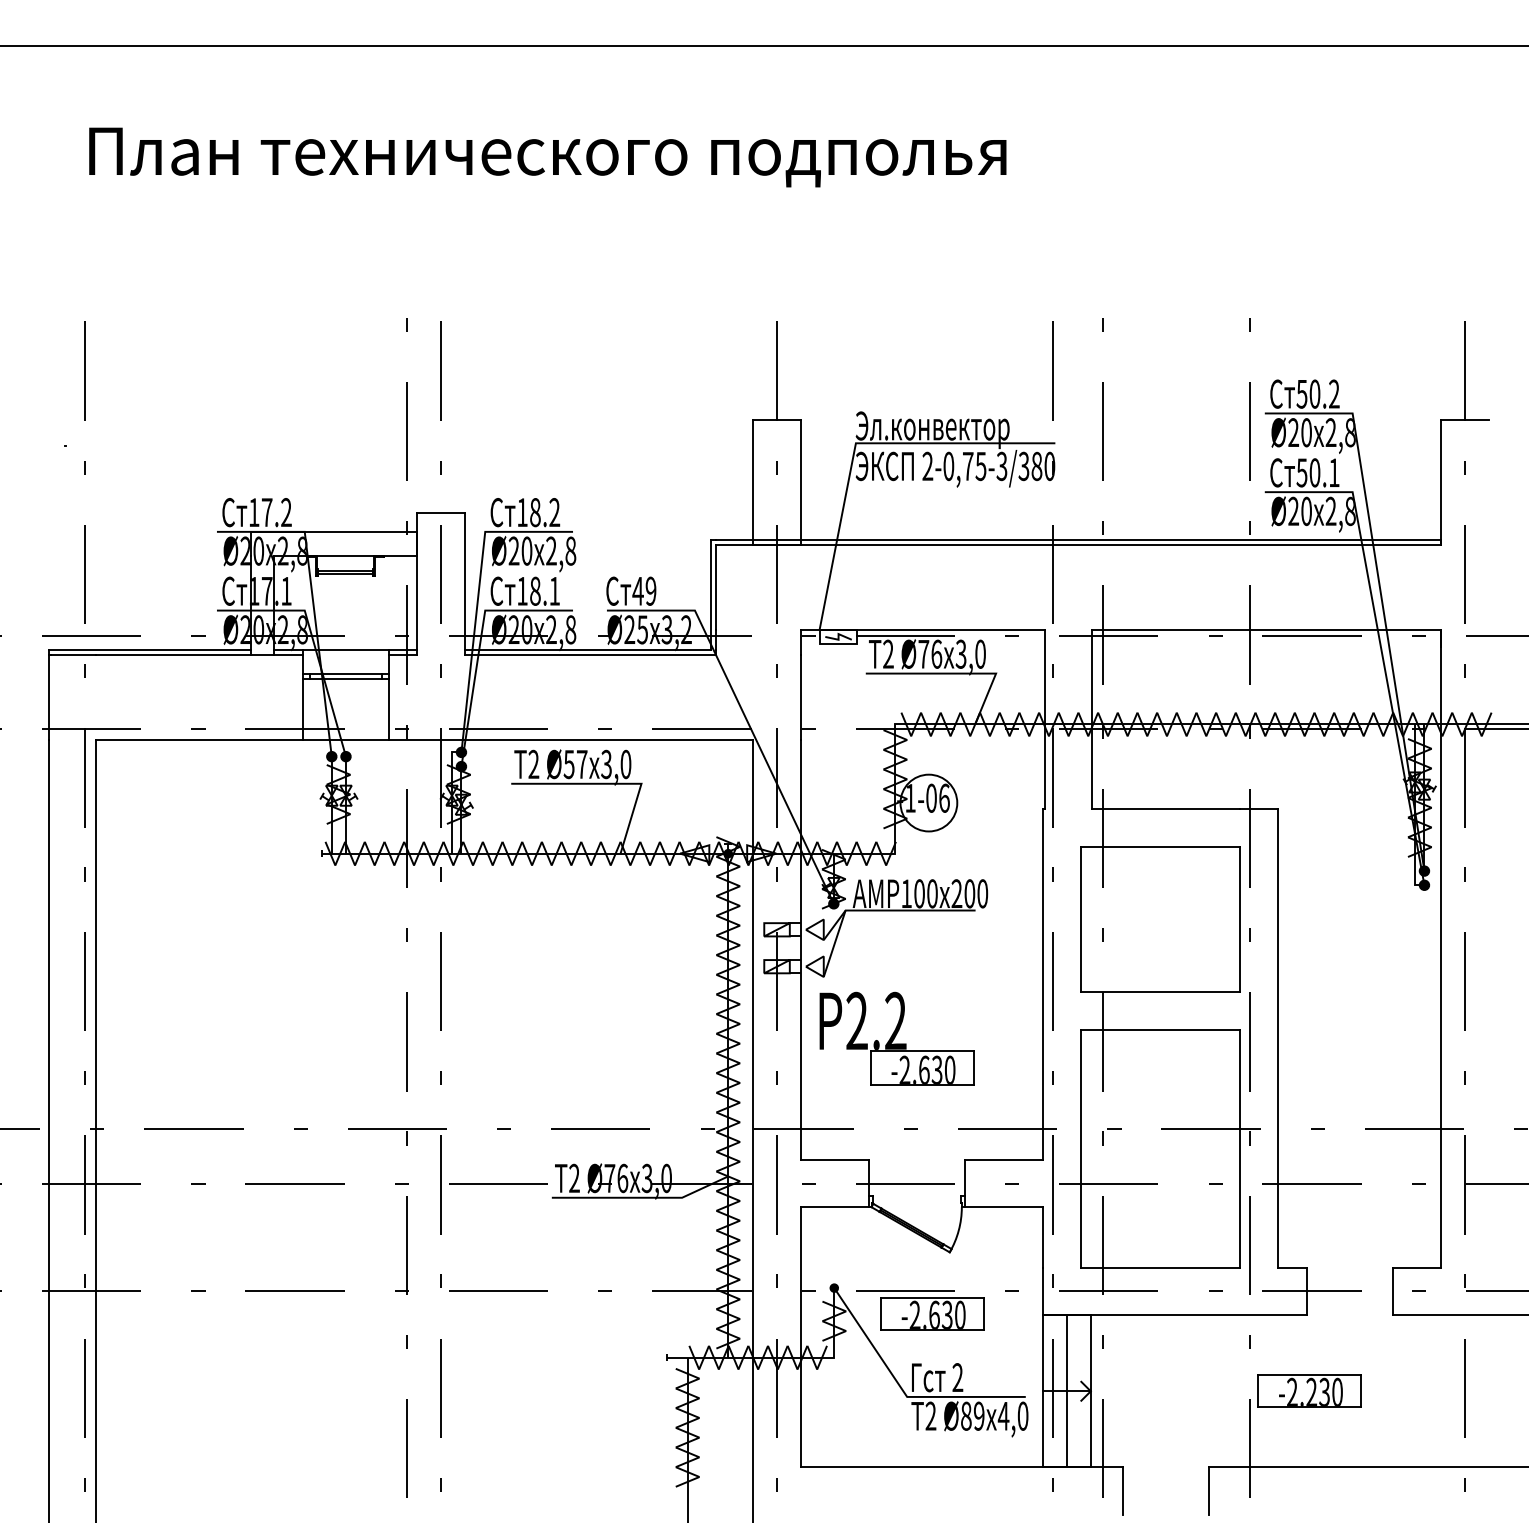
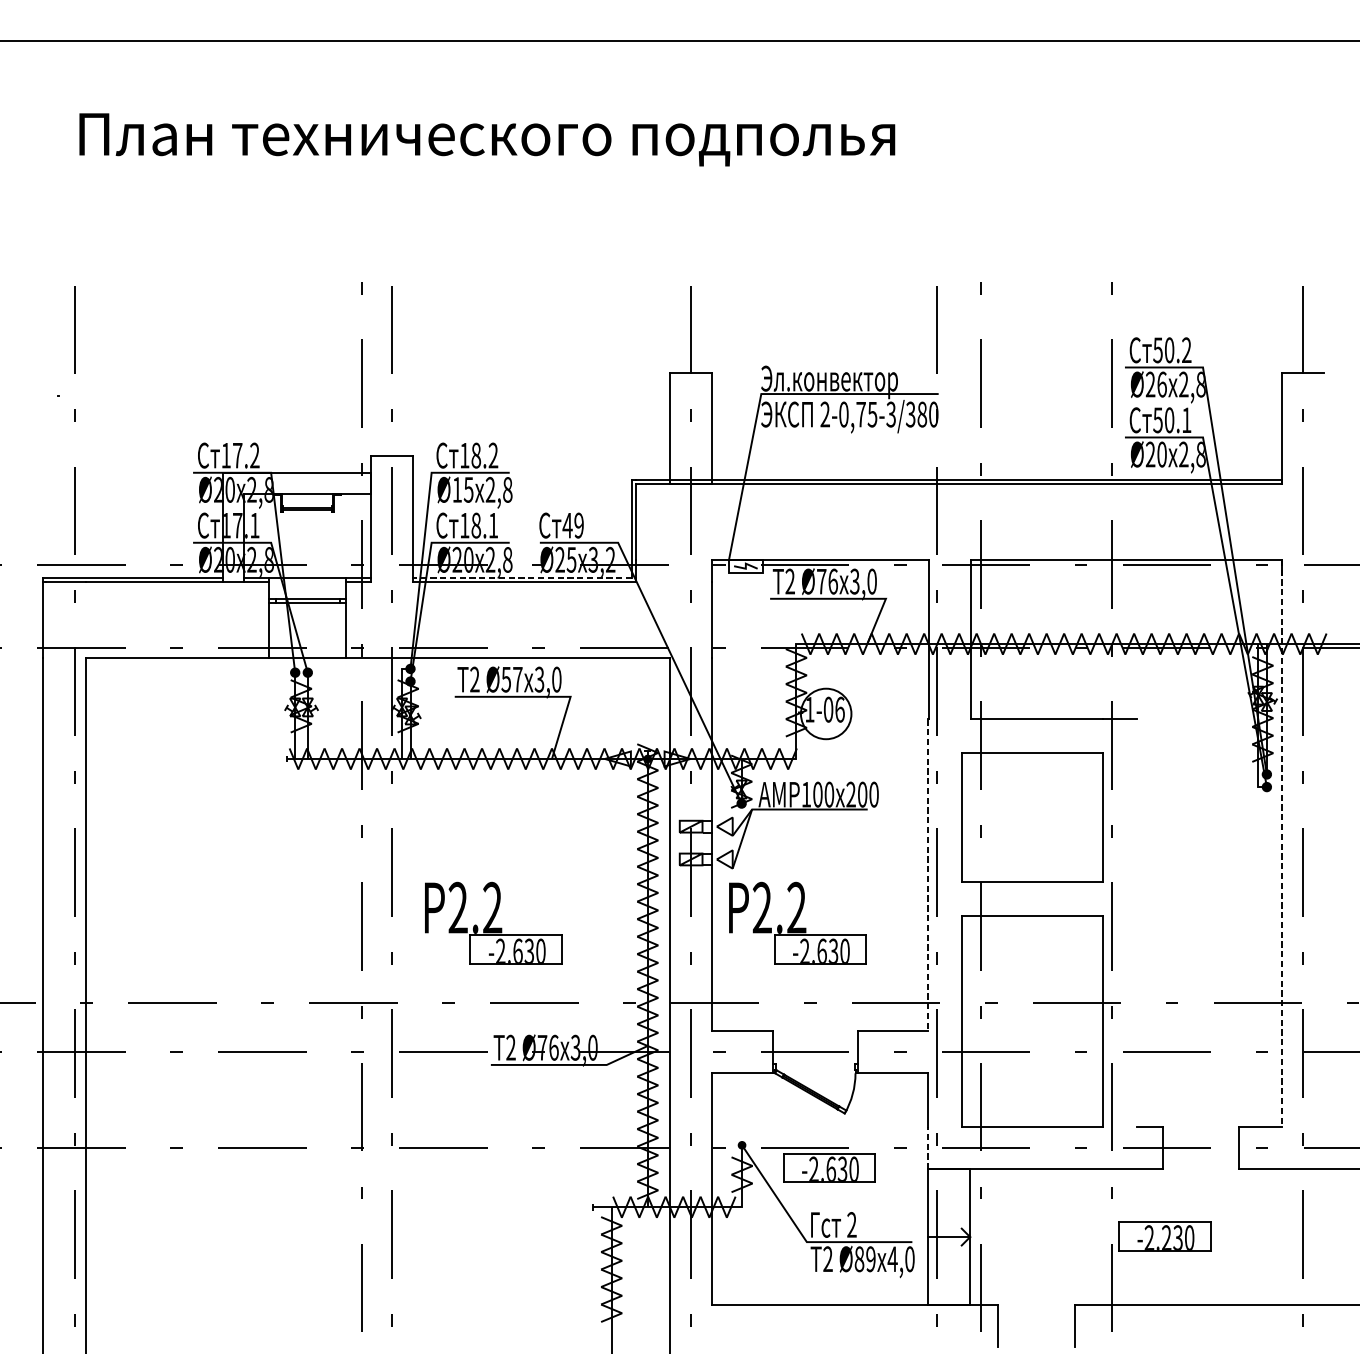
text: (1306, 432) -> (1162, 384), Ø20 -> Ø26
text: (520, 550) -> (463, 489), Ø20 -> Ø15
line: (587, 650) -> (522, 578), solid -> dashed
line: (1441, 948) -> (1282, 843), solid -> dashed
line: (1043, 985) -> (928, 876), solid -> dashed
part: (554, 1038) -> (493, 923), added
line: (1278, 1038) -> (1137, 923), removed
line: (1043, 1291) -> (928, 1148), solid -> dashed
line: (1067, 1391) -> (949, 1237), removed

